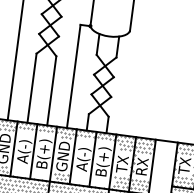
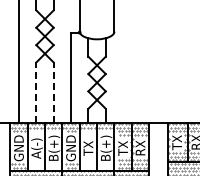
line: (32, 87) -> (36, 92), solid -> dashed
line: (51, 90) -> (53, 92), solid -> dashed
text: (83, 159) -> (88, 148), A(-) -> TX

